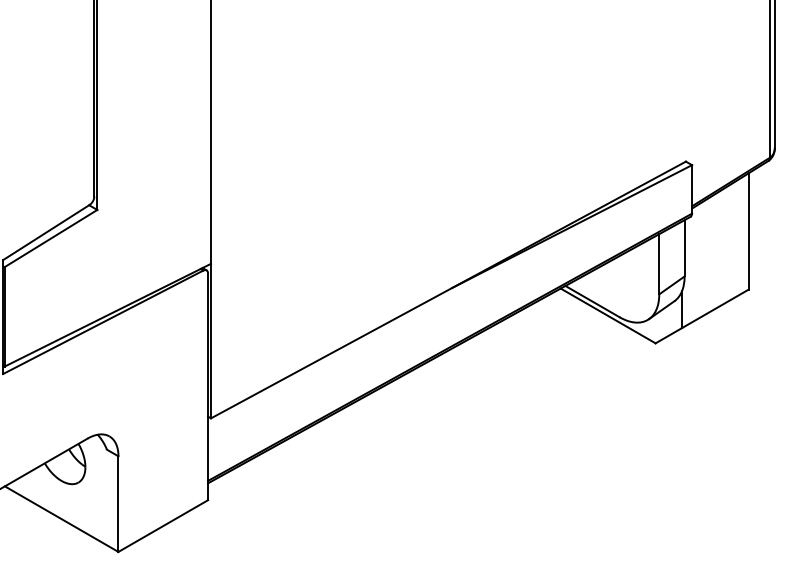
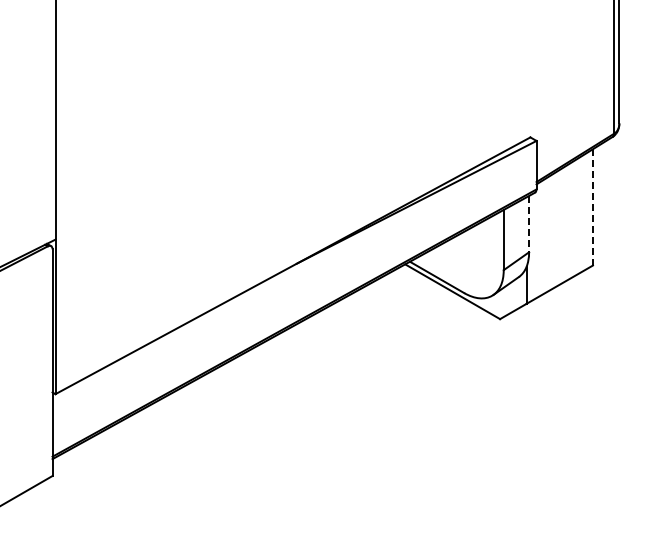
line: (748, 231) -> (592, 207), solid -> dashed
line: (684, 248) -> (528, 224), solid -> dashed

